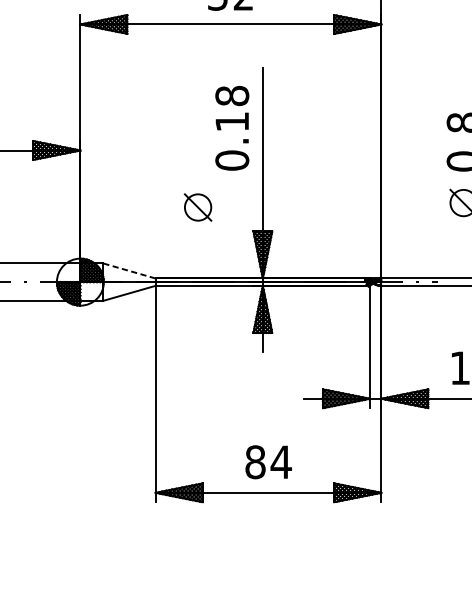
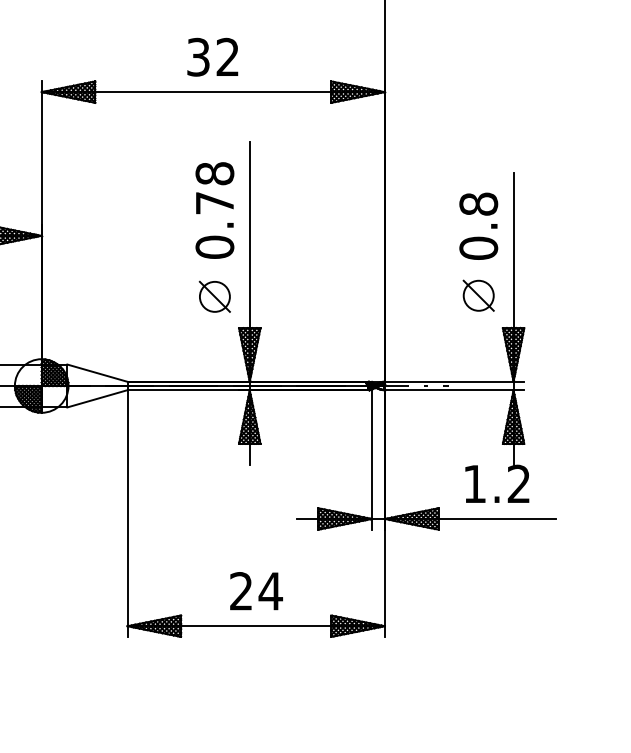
text: (231, 122) -> (214, 203), 0.18 -> 0.78
part: (197, 207) -> (214, 296), moved
line: (128, 271) -> (96, 373), dashed -> solid
text: (255, 462) -> (241, 591), 84 -> 24

